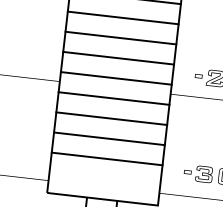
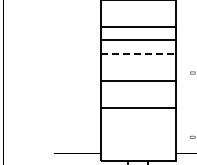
line: (122, 38) -> (139, 53), solid -> dashed
line: (118, 58) -> (138, 67), removed
line: (113, 99) -> (138, 94), removed
line: (109, 139) -> (138, 121), removed
line: (107, 158) -> (138, 134), removed

